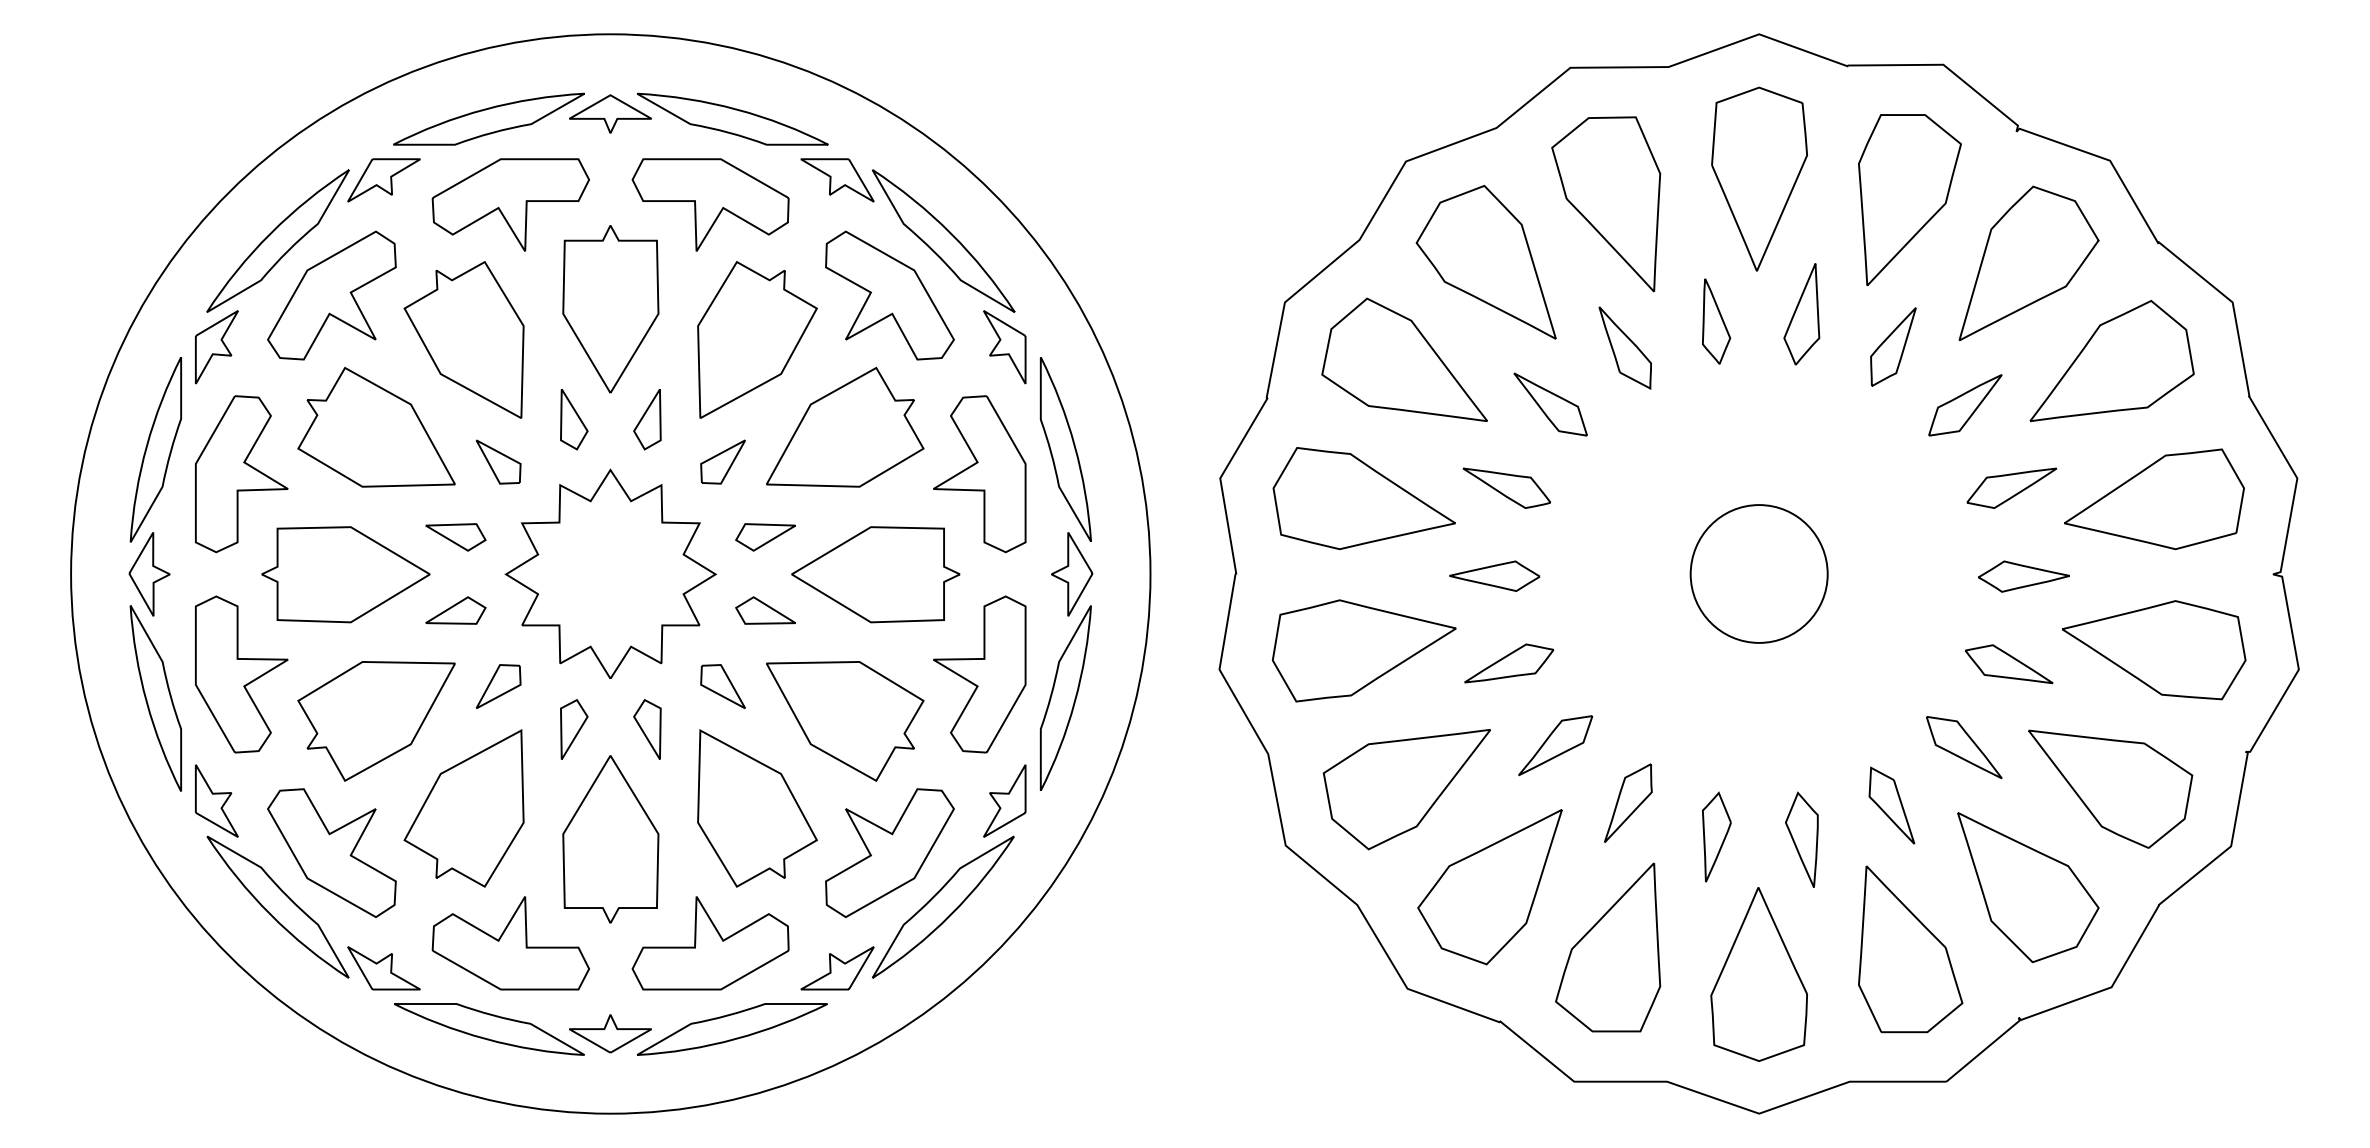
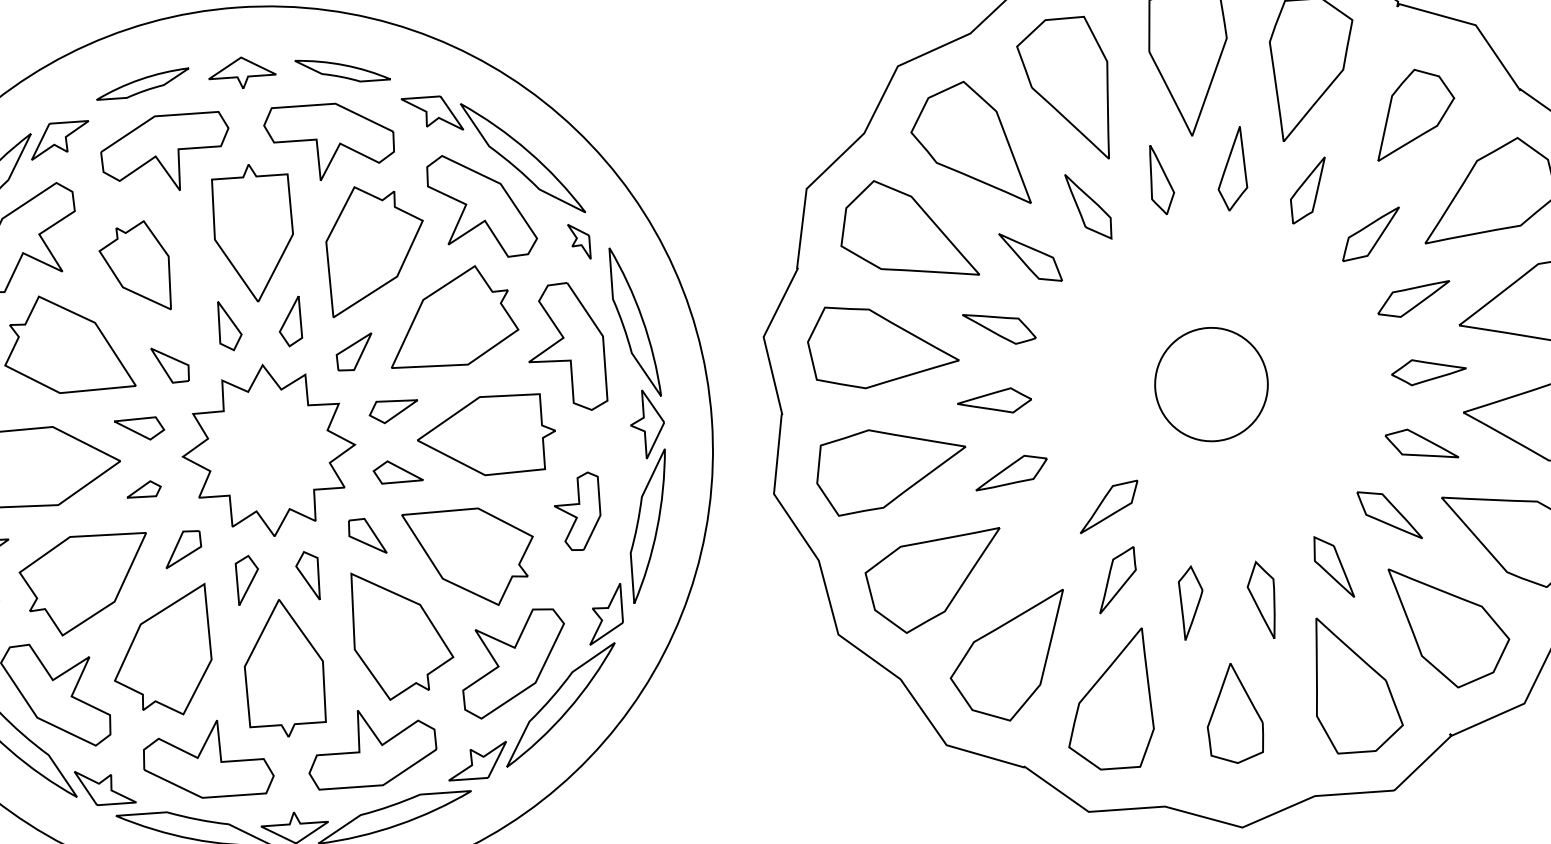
part: (488, 118) -> (142, 83), size x0.6
part: (732, 118) -> (342, 69), size x0.6
part: (2028, 262) -> (1414, 113), size x0.7
part: (463, 339) -> (134, 266), size x0.7
part: (1004, 347) -> (579, 241), size x0.6
part: (455, 610) -> (143, 489), size x0.7
part: (979, 674) -> (577, 511), size x0.6
part: (1555, 745) -> (1108, 506), moved
part: (1758, 974) -> (1233, 713), size x0.7

